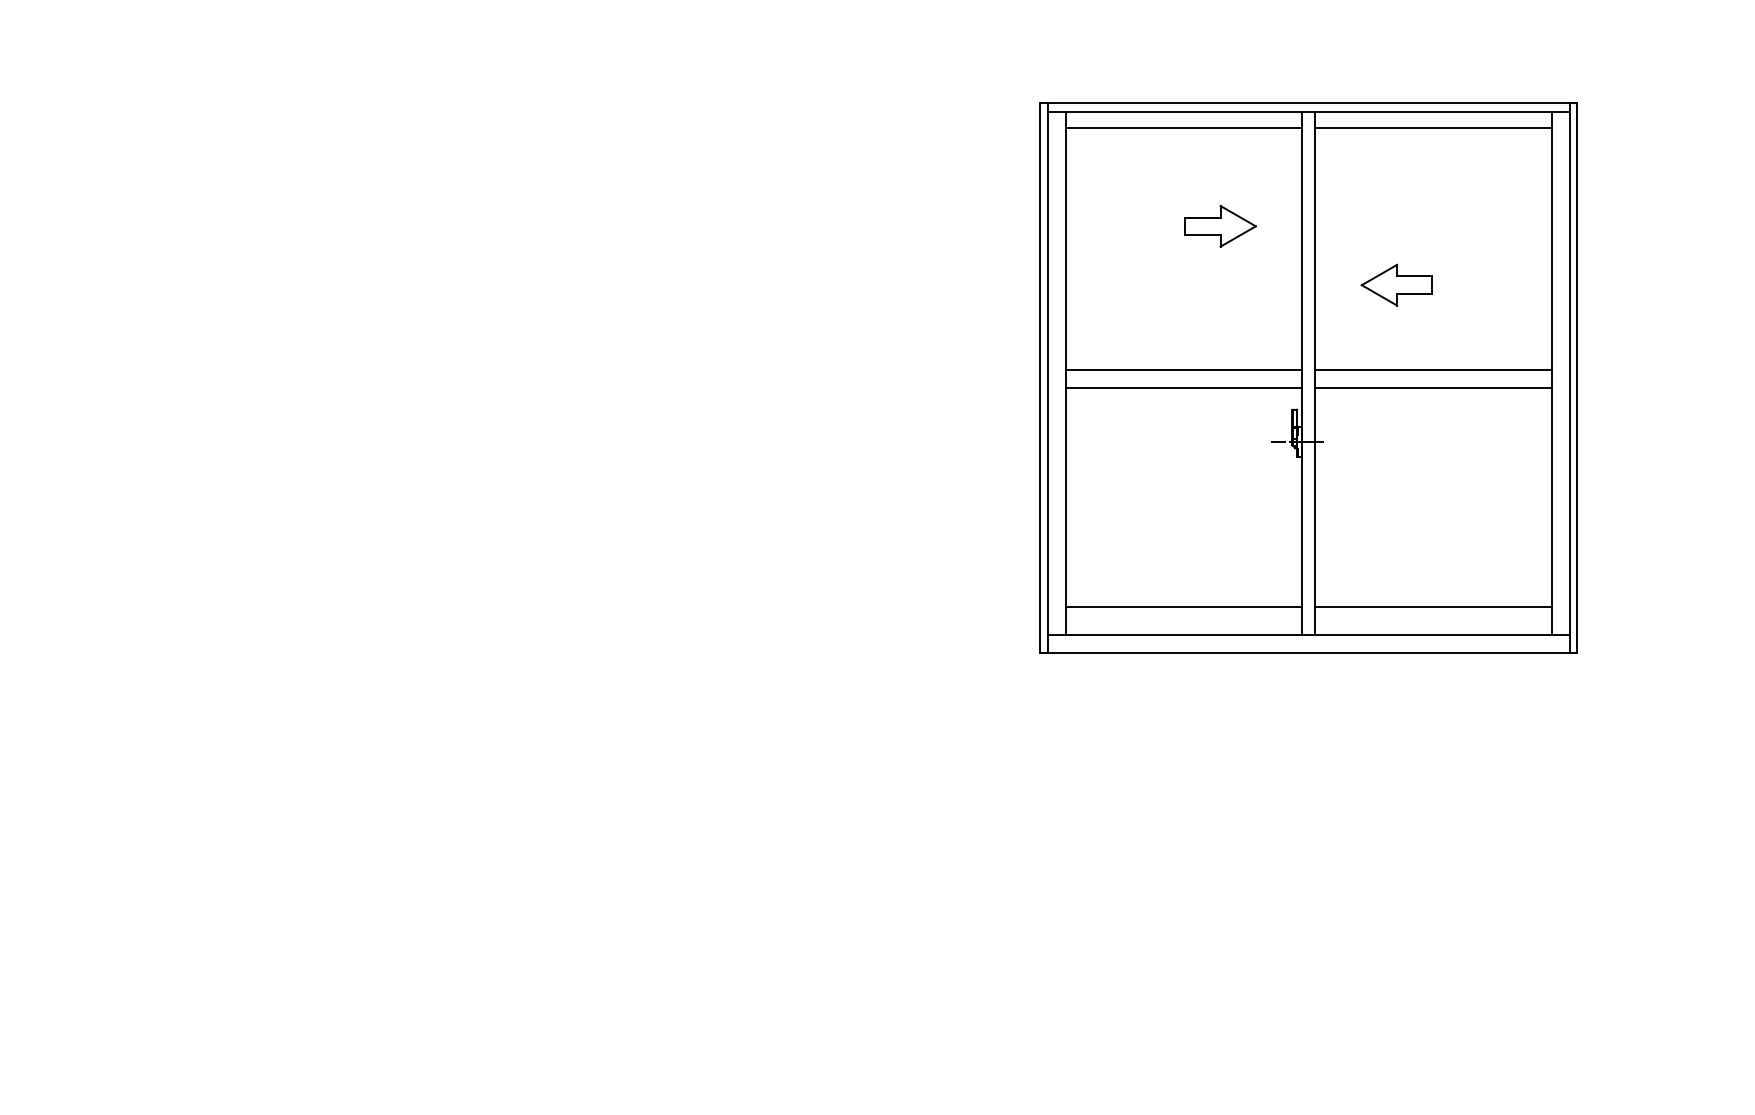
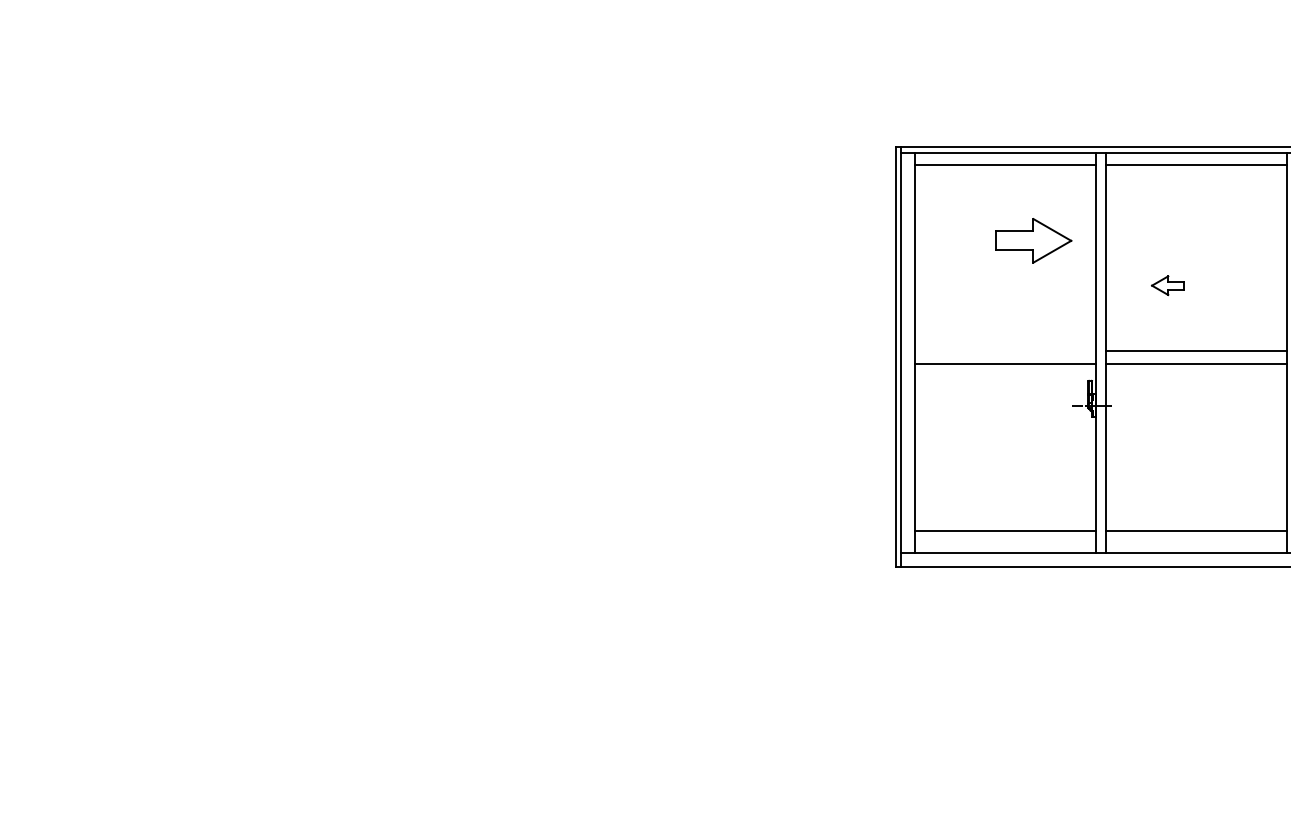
part: (1220, 225) -> (1033, 240), size x1.4
part: (1396, 284) -> (1167, 285), size x0.6
line: (1183, 370) -> (1005, 350), removed

